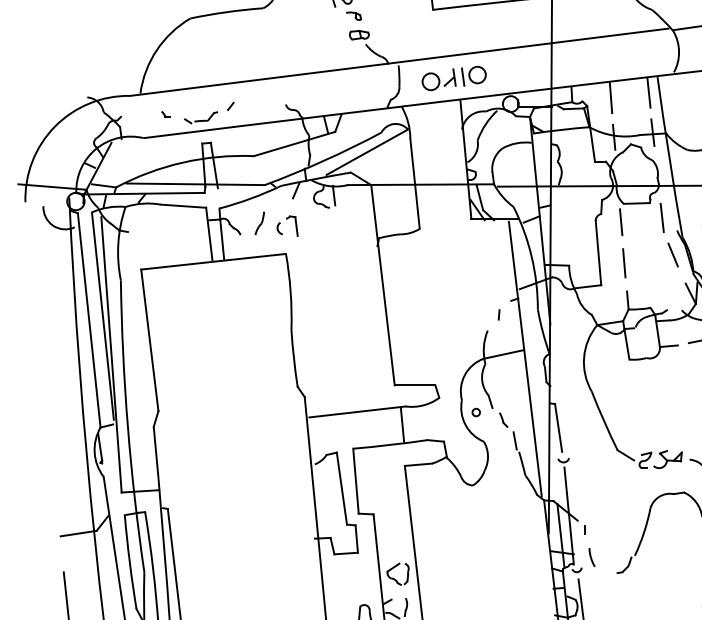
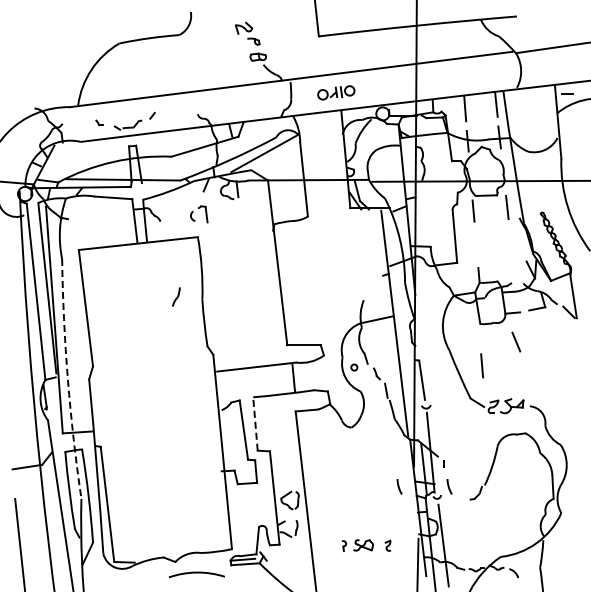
part: (454, 78) -> (336, 92), size x0.7
part: (259, 222) -> (176, 296), moved
line: (673, 254) -> (516, 341), moved
line: (623, 262) -> (481, 365), moved
line: (499, 315) -> (373, 287), removed
arc: (127, 427) -> (67, 379), solid -> dashed
line: (356, 481) -> (255, 424), solid -> dashed
line: (531, 557) -> (399, 486), added

